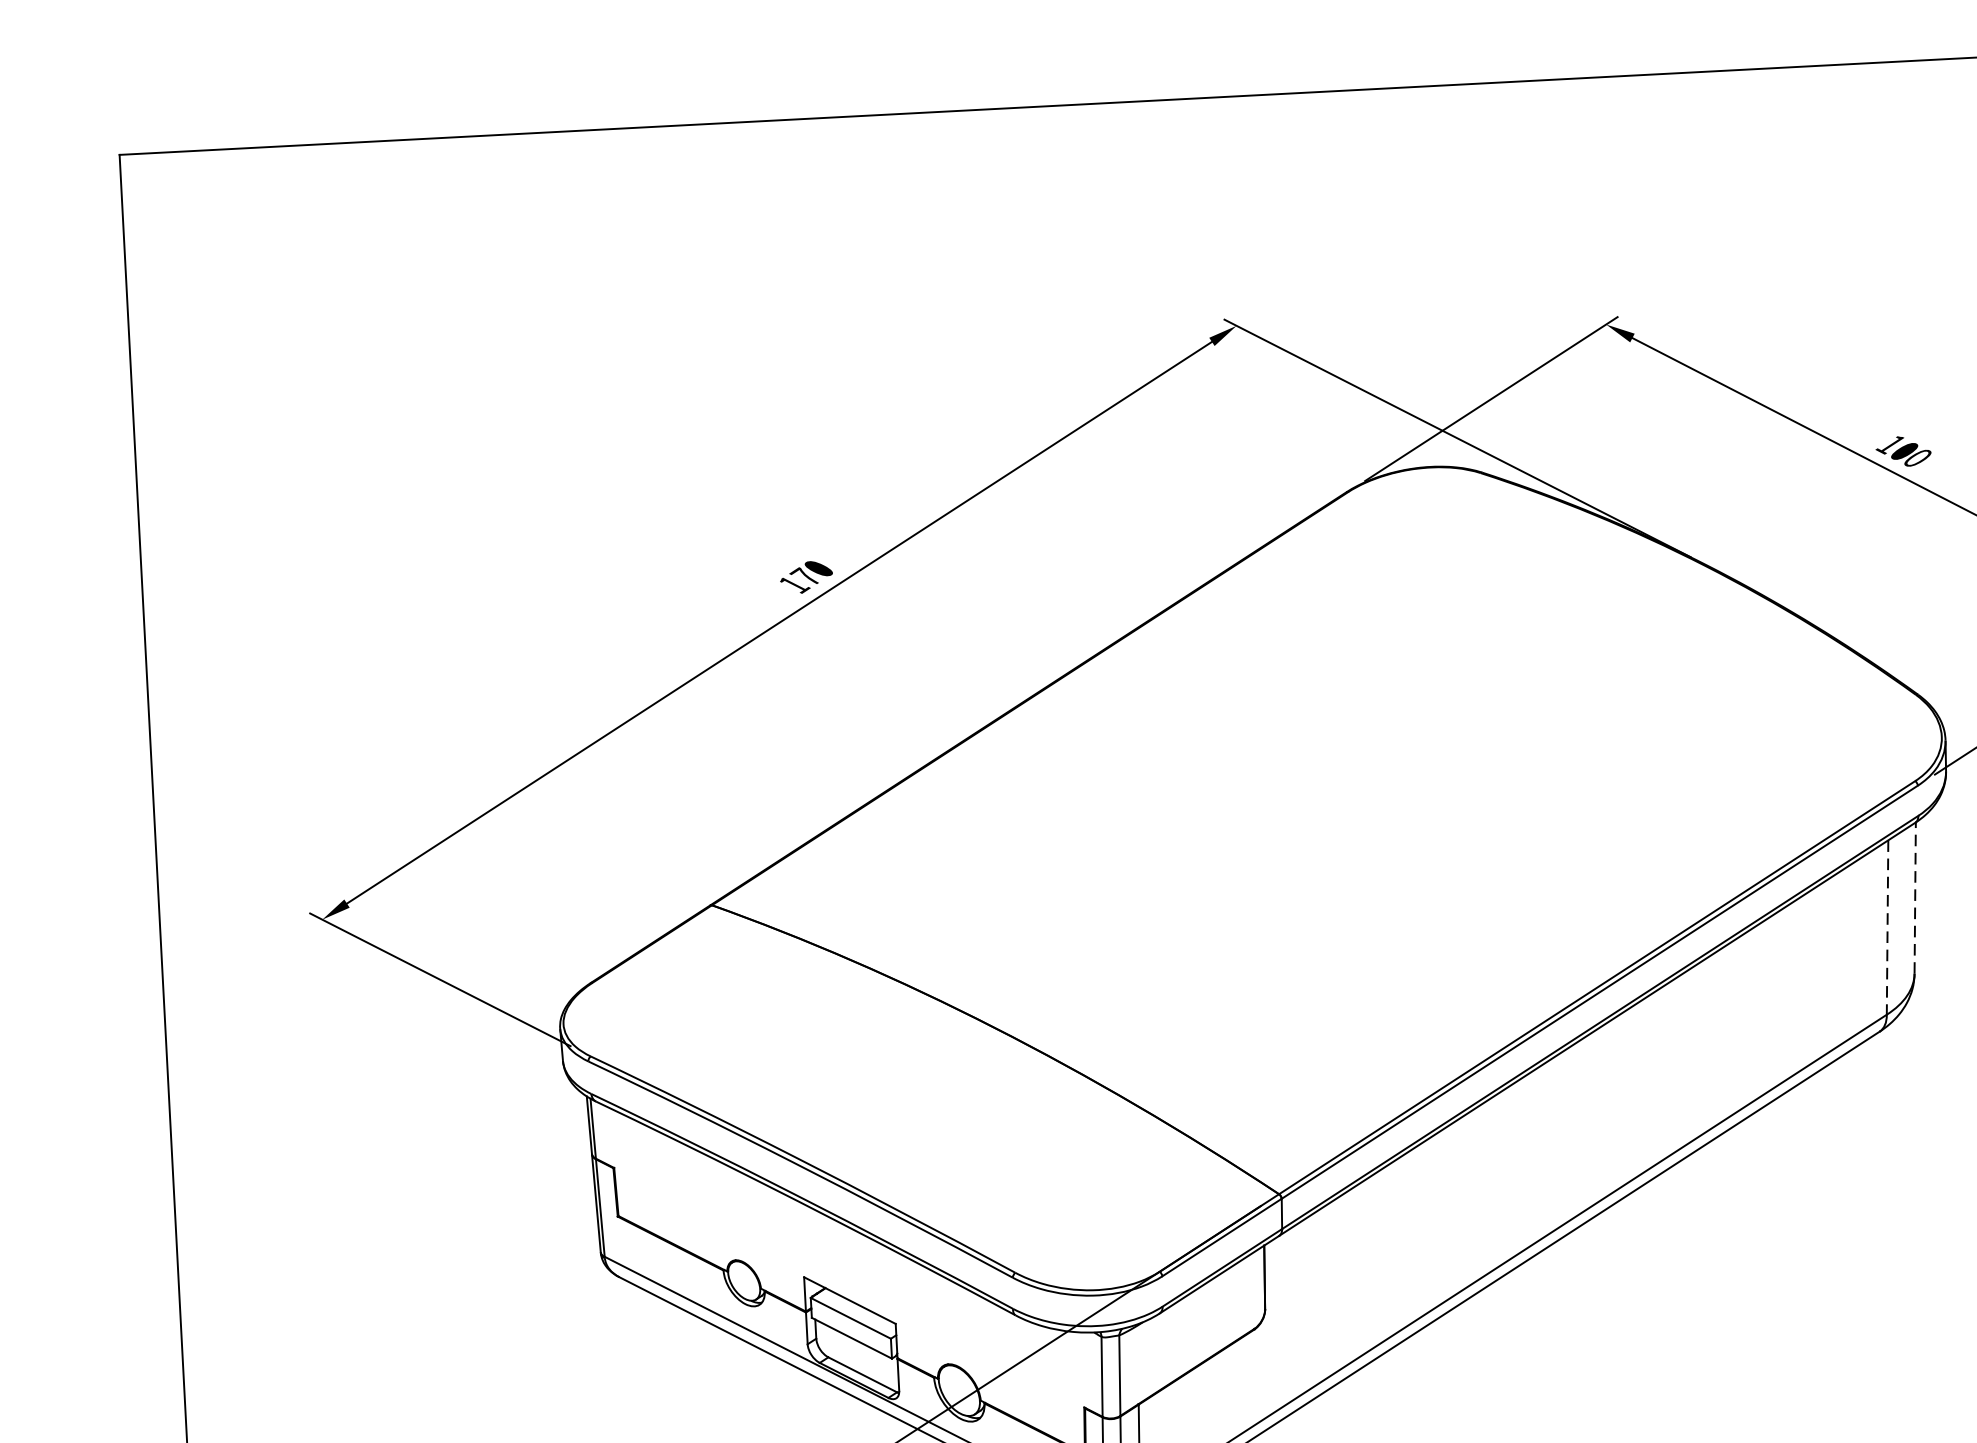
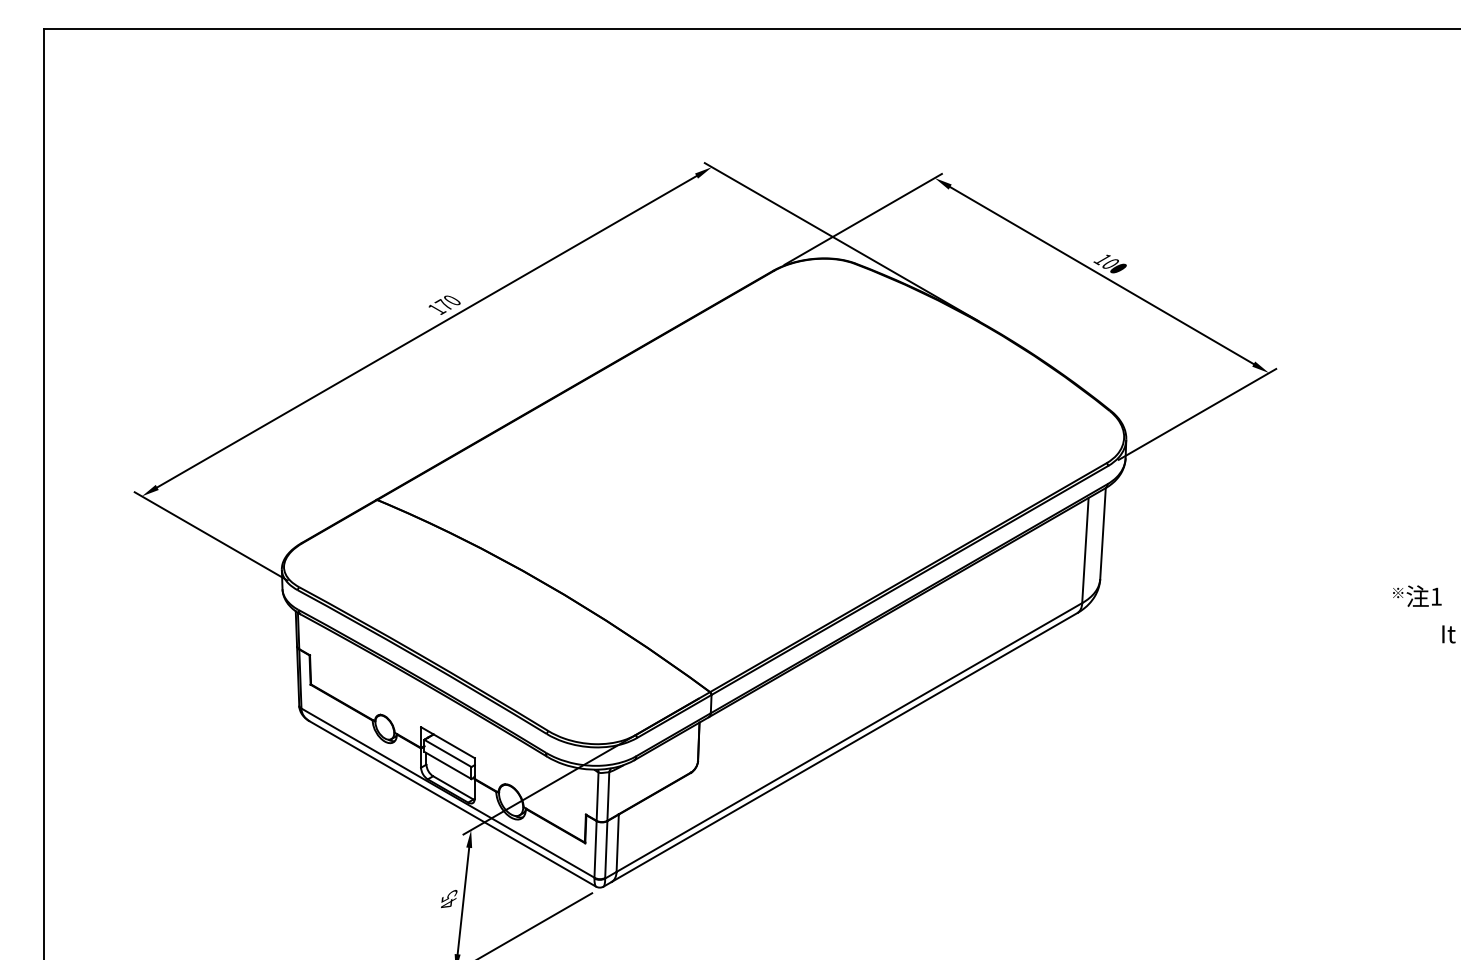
line: (1916, 897) -> (1103, 533), dashed -> solid
line: (1887, 927) -> (1085, 550), dashed -> solid

